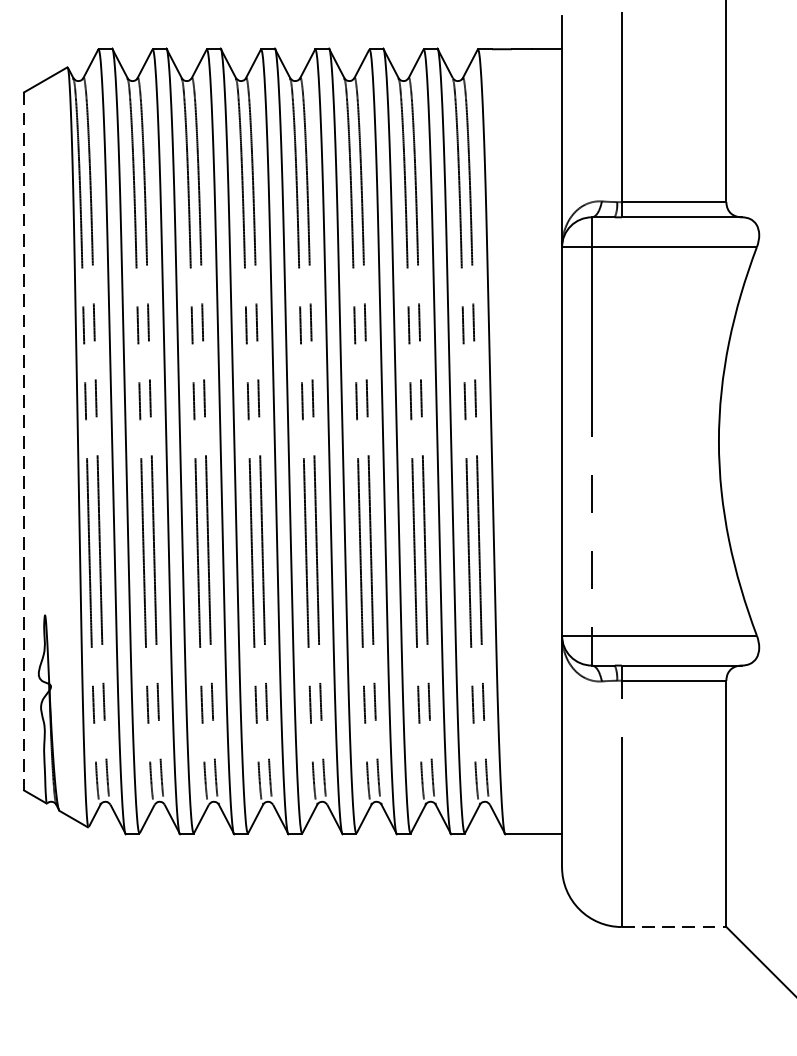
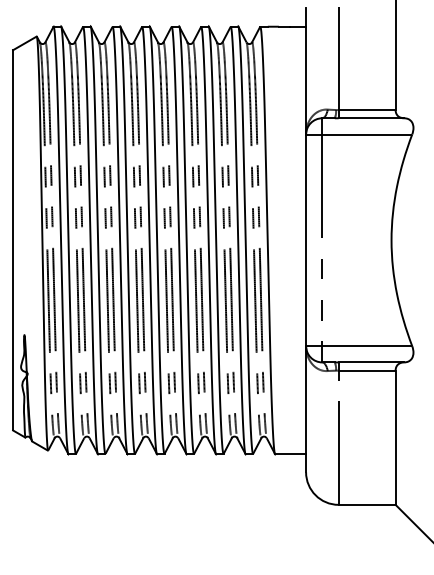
line: (24, 441) -> (13, 240), dashed -> solid
line: (674, 926) -> (367, 504), dashed -> solid

